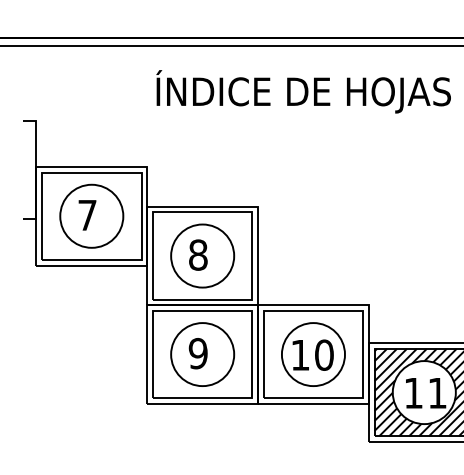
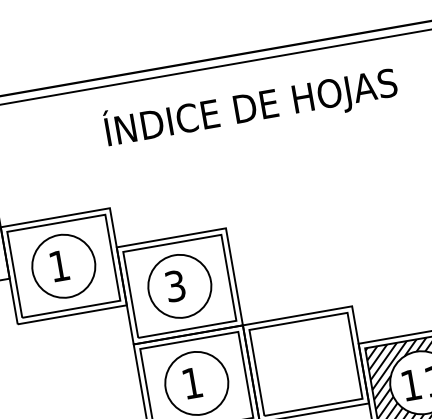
text: (87, 215) -> (59, 266), 7 -> 1
text: (198, 254) -> (175, 285), 8 -> 3
text: (197, 353) -> (191, 383), 9 -> 1
part: (313, 354) -> (305, 364), removed

